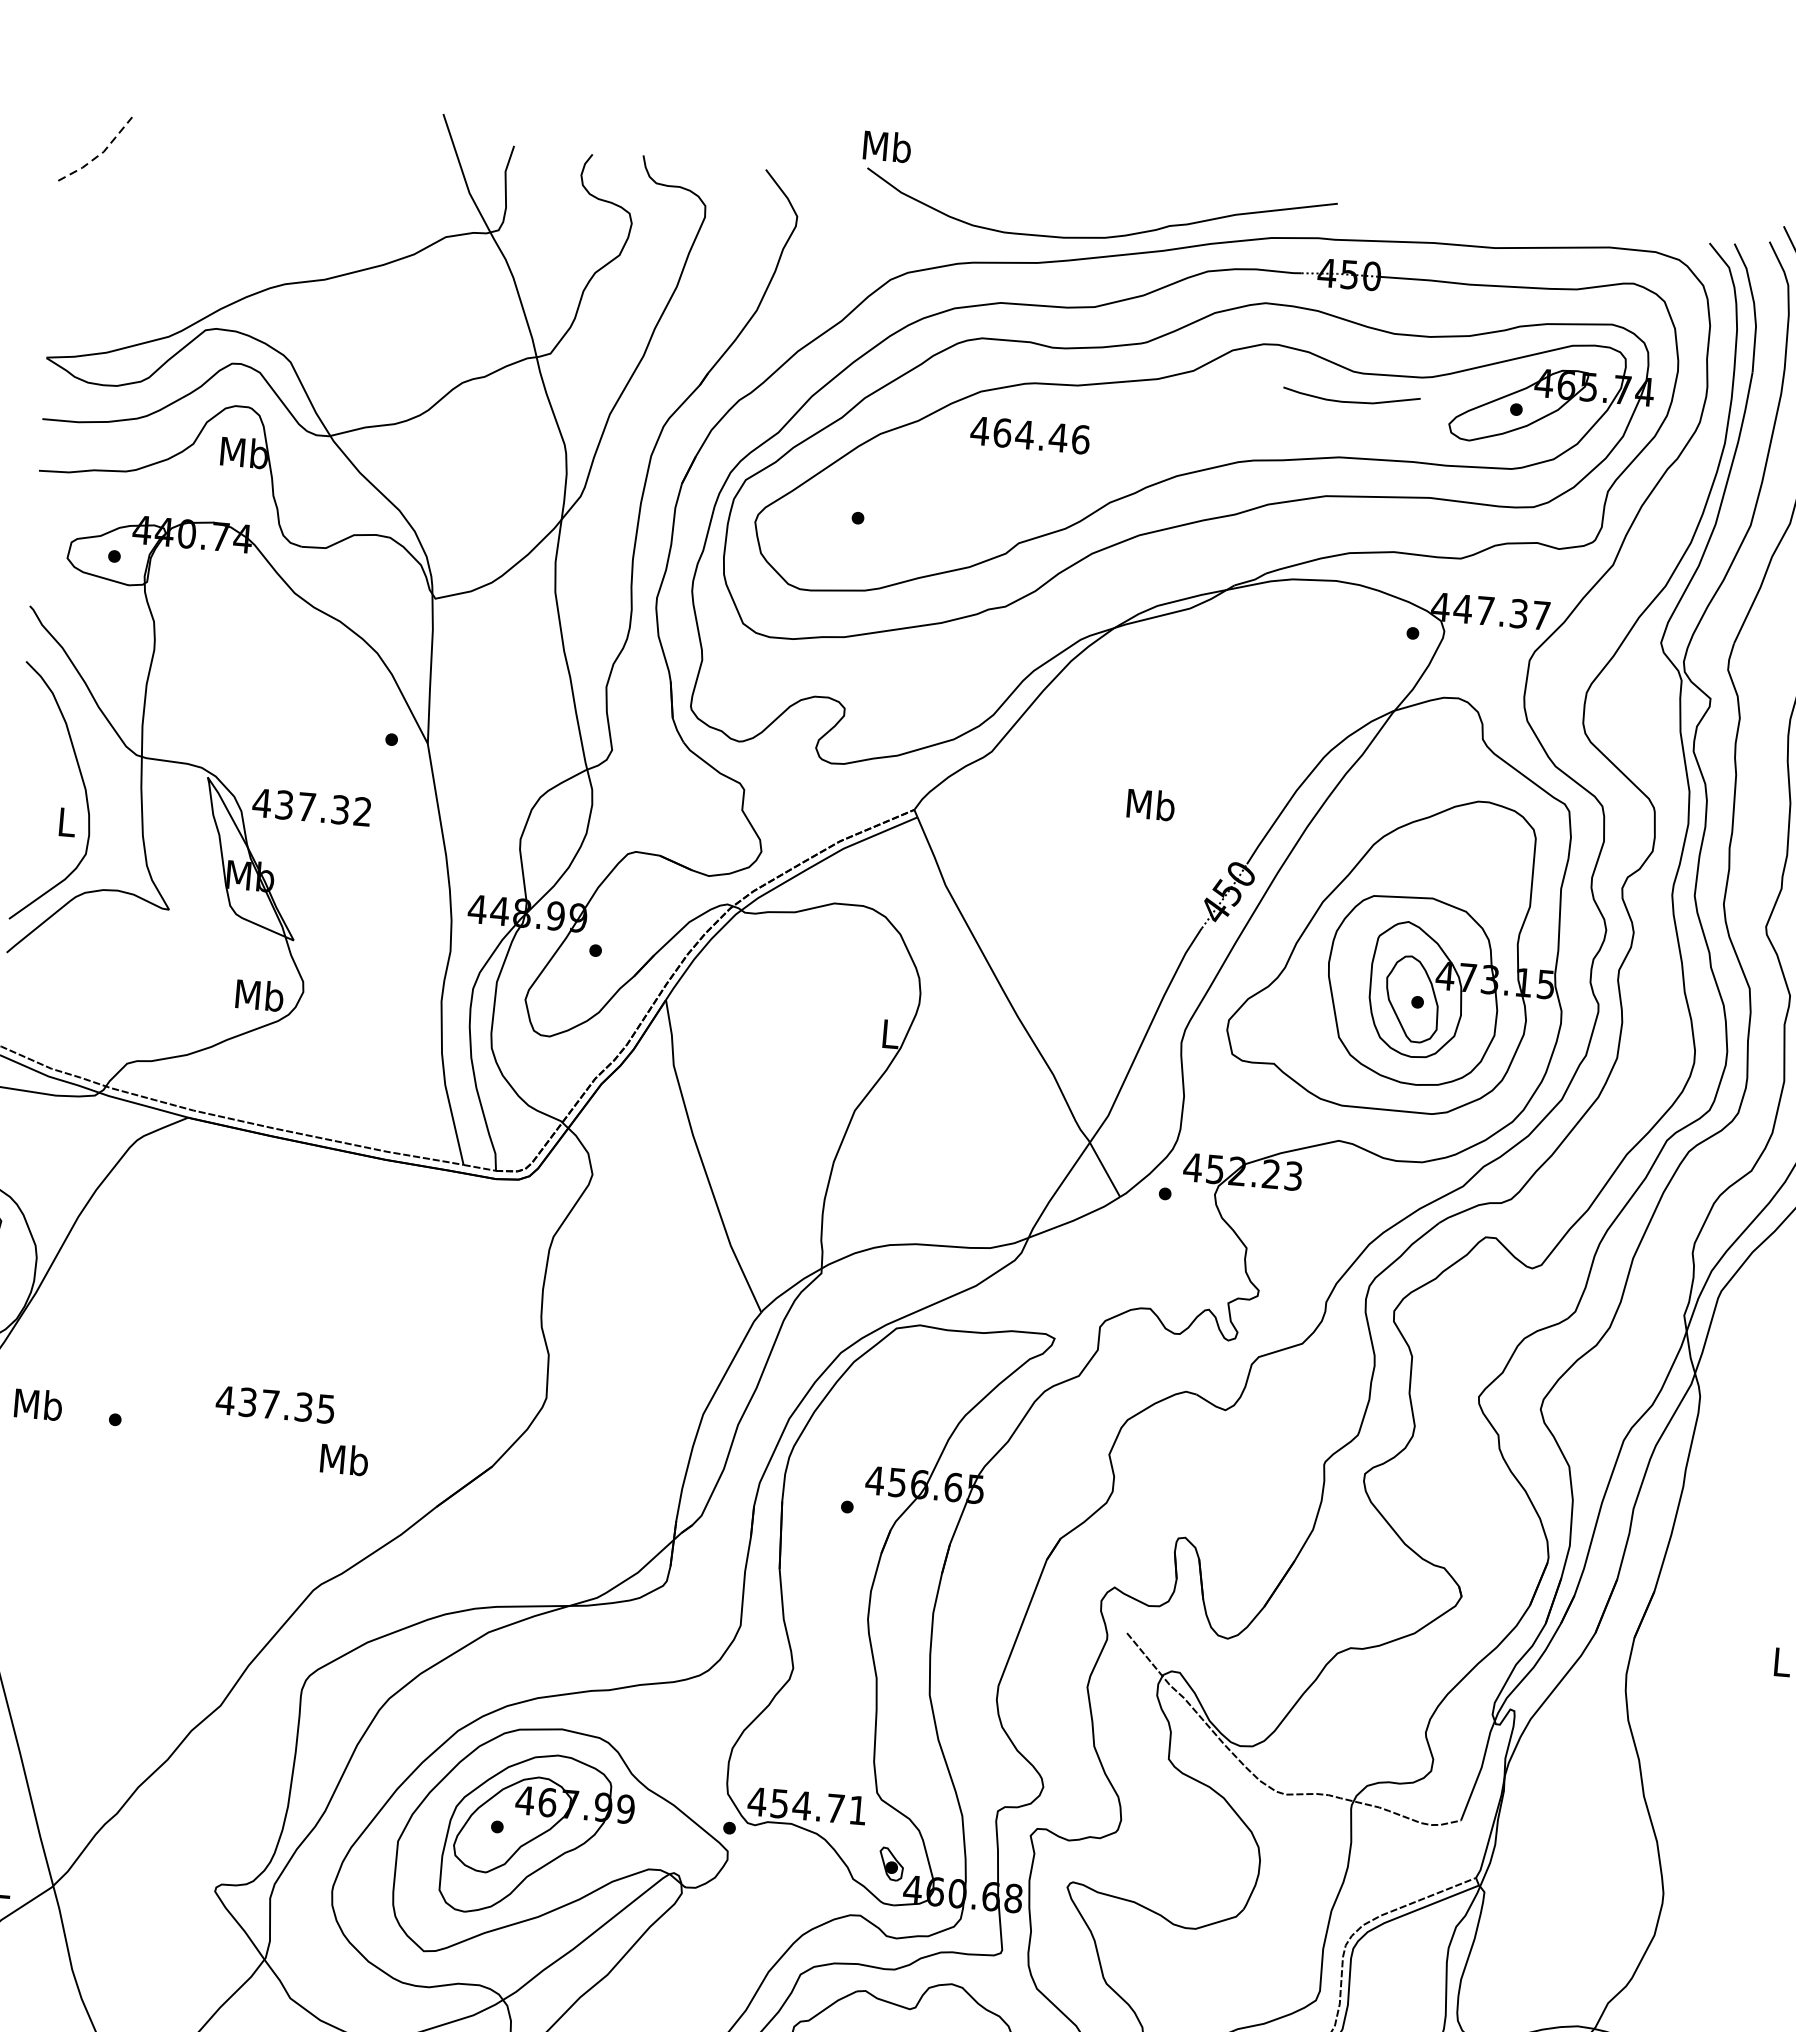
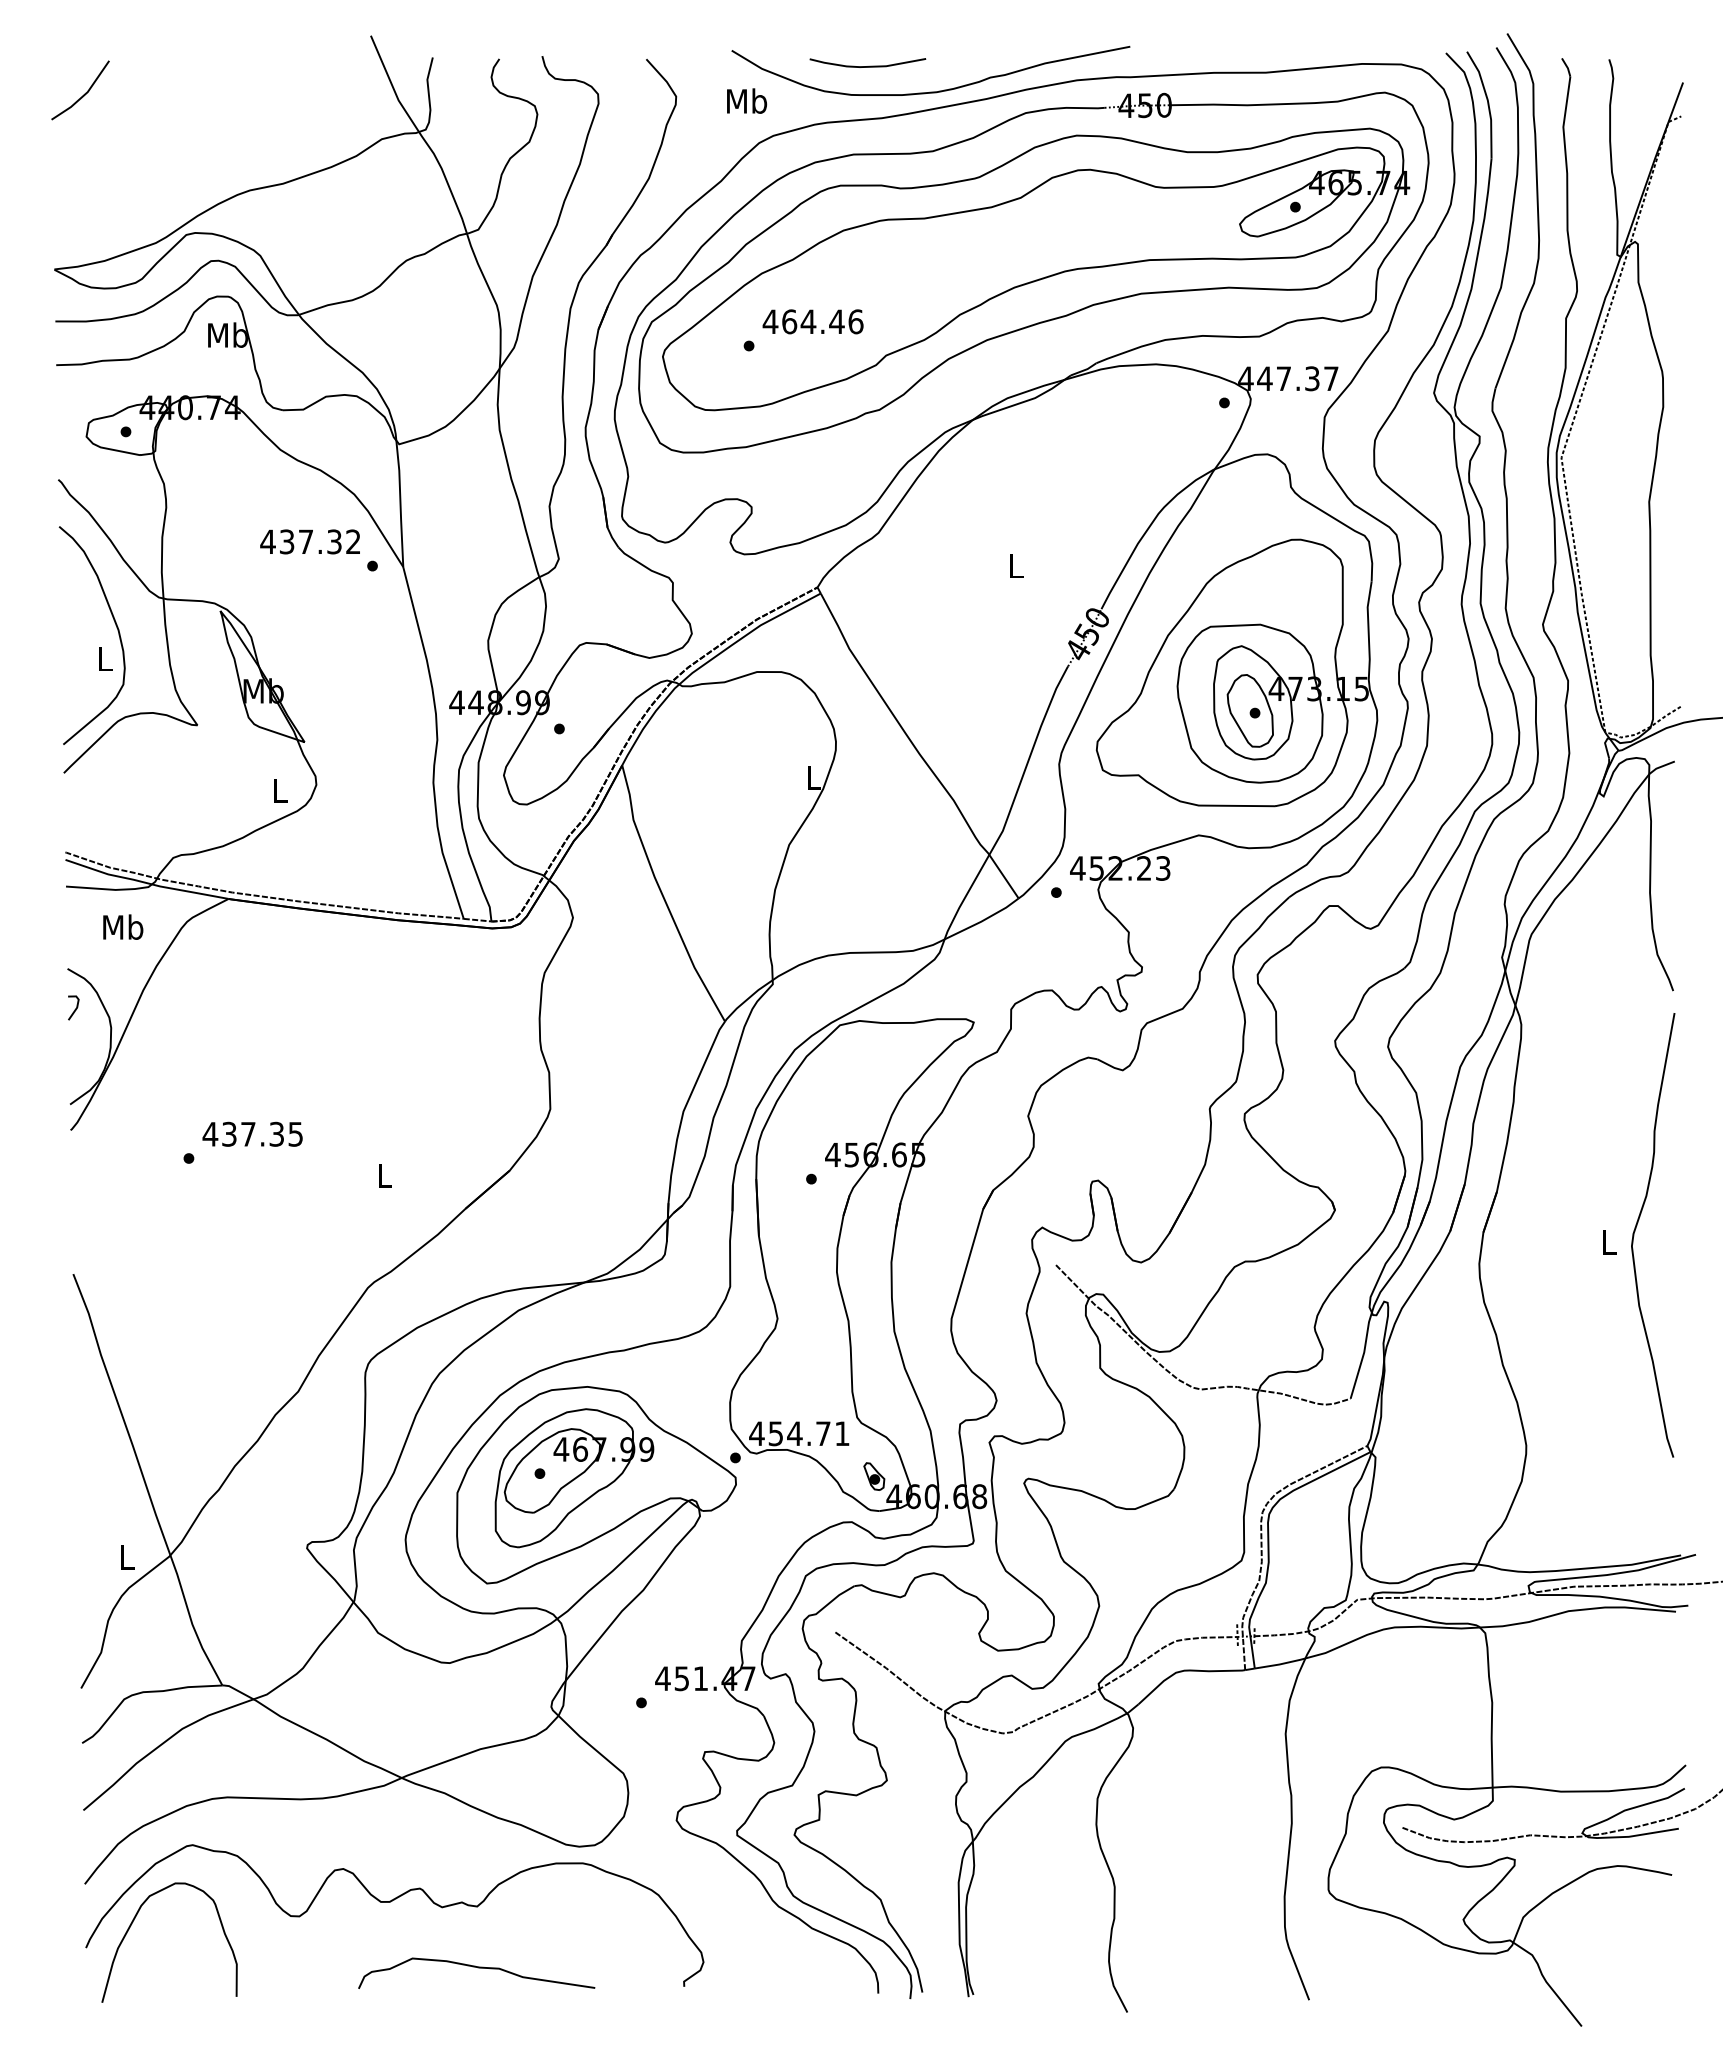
text: (888, 145) -> (747, 100), moved
line: (99, 154) -> (84, 94), dashed -> solid
curve: (1353, 400) -> (869, 65), moved
text: (1029, 434) -> (812, 321), moved
text: (1151, 804) -> (1016, 565), Mb -> L
text: (311, 806) -> (309, 541), moved
text: (260, 995) -> (280, 790), Mb -> L
text: (38, 1403) -> (123, 926), moved
text: (275, 1403) -> (252, 1133), moved
text: (344, 1459) -> (384, 1175), Mb -> L

